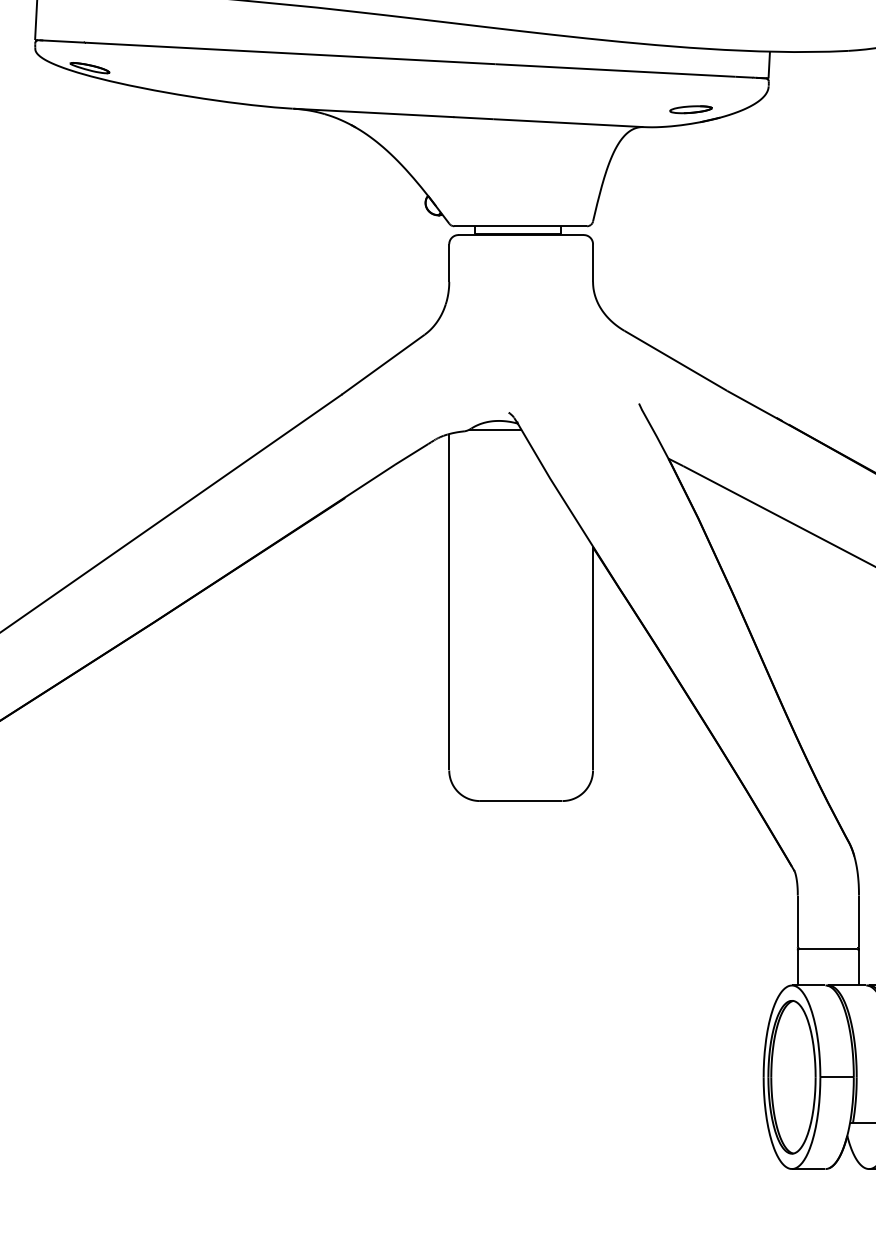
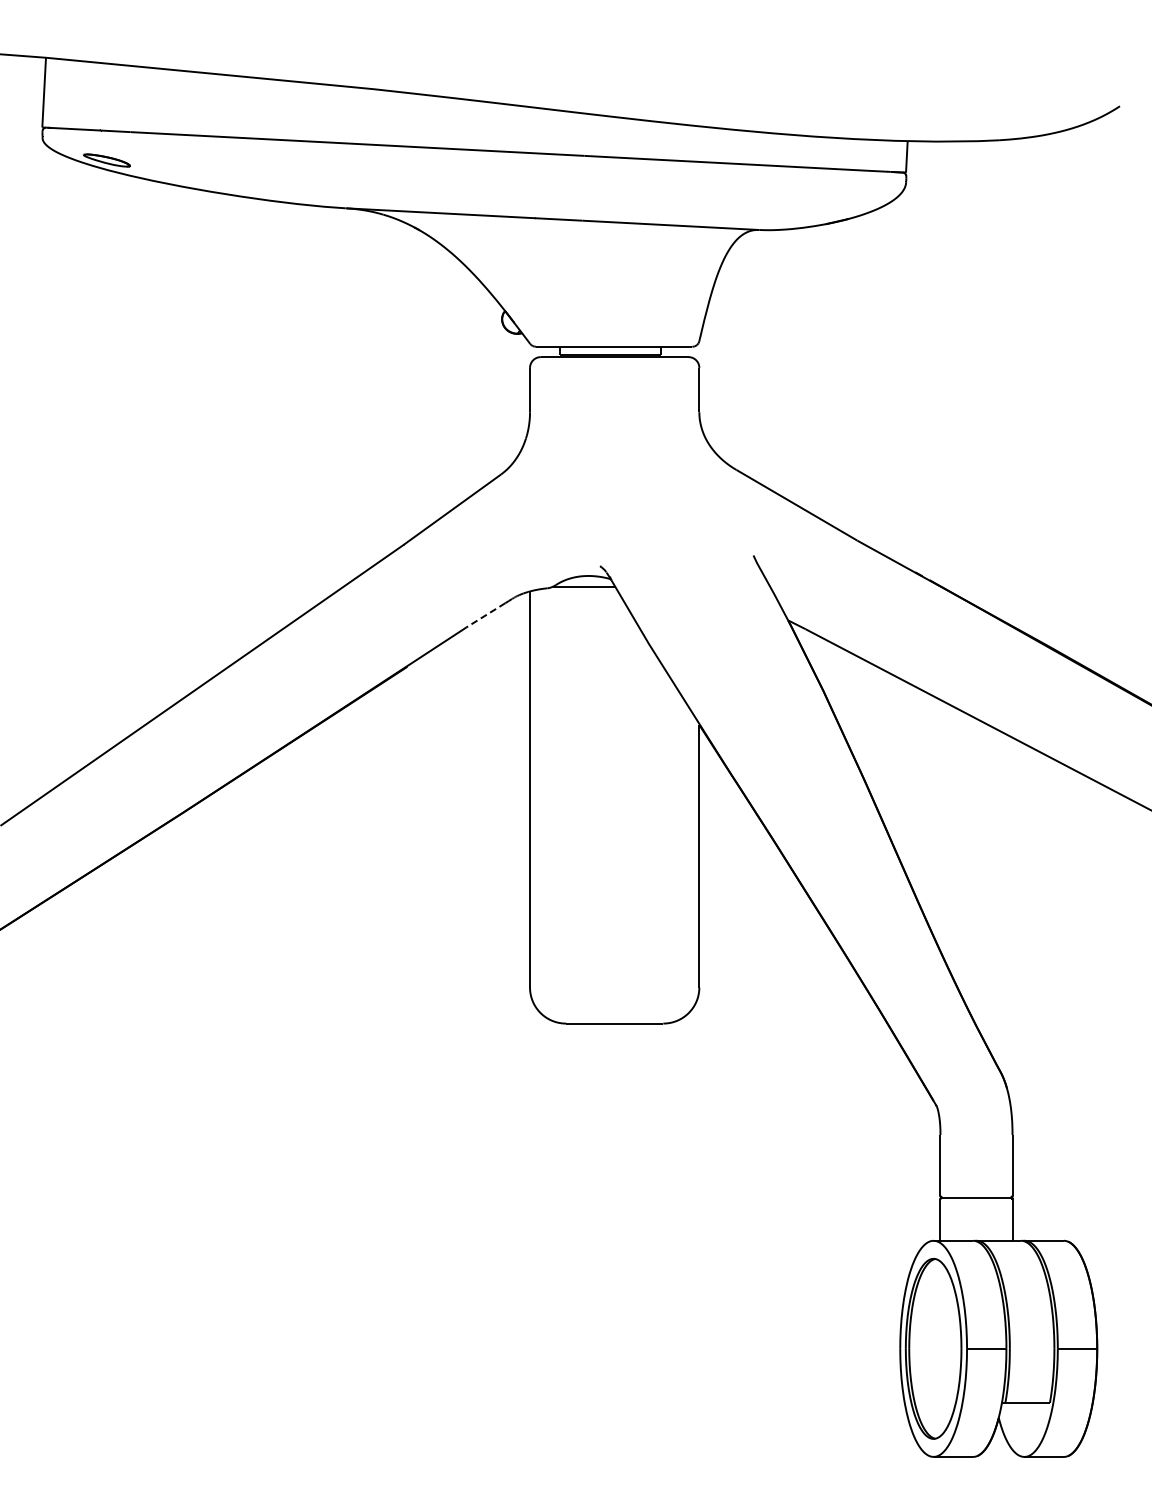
part: (690, 109) -> (814, 209), removed
line: (411, 454) -> (485, 615), solid -> dashed

